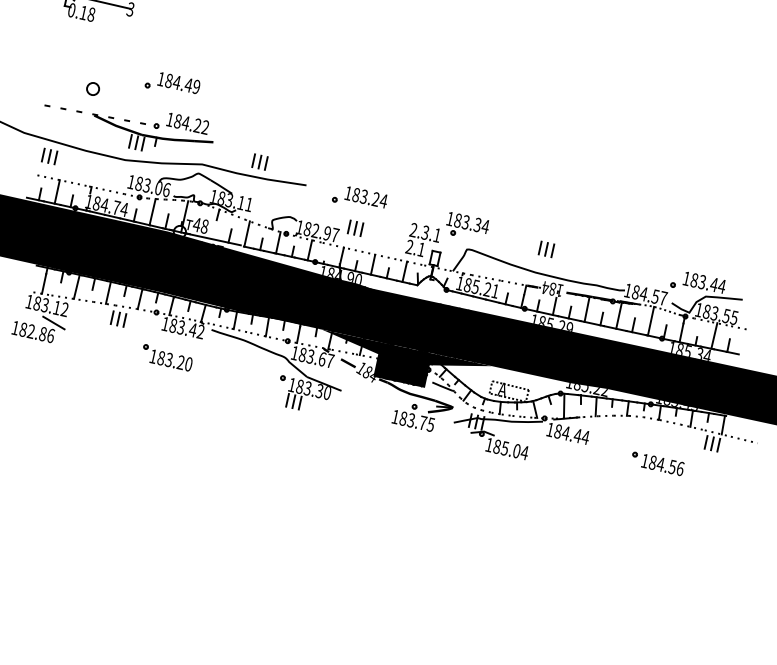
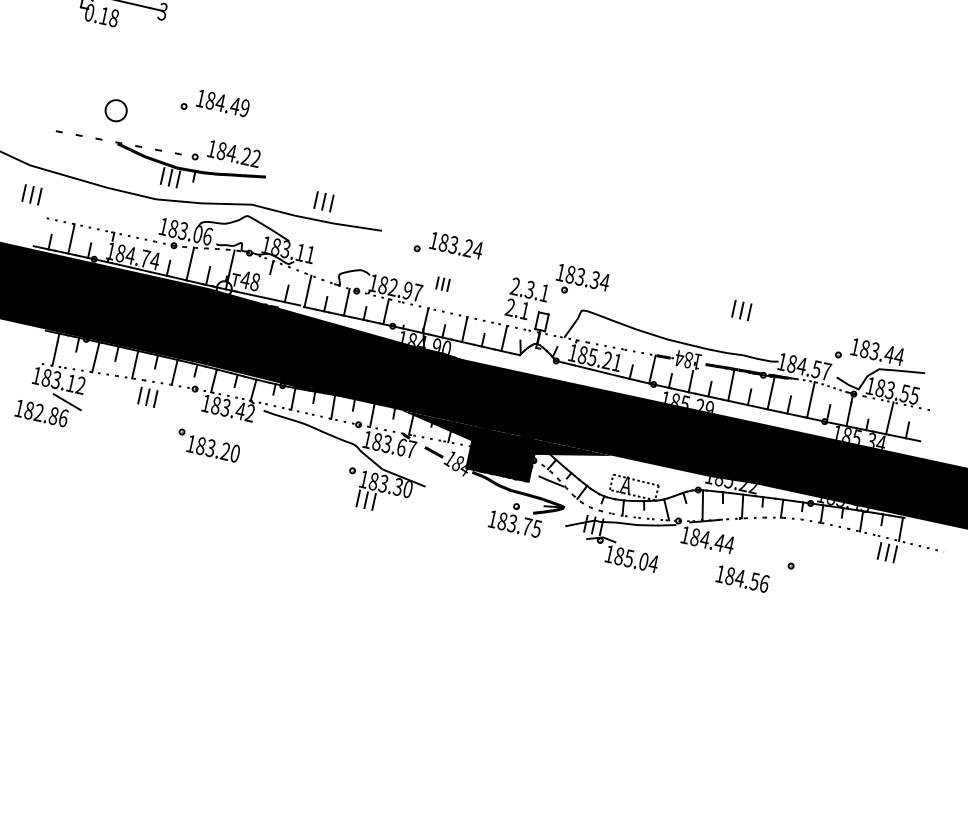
part: (92, 88) -> (115, 110), size x1.4
part: (49, 156) -> (31, 194), moved
part: (355, 227) -> (442, 283), size x0.7
part: (546, 249) -> (741, 310), moved
text: (662, 464) -> (742, 578), moved

